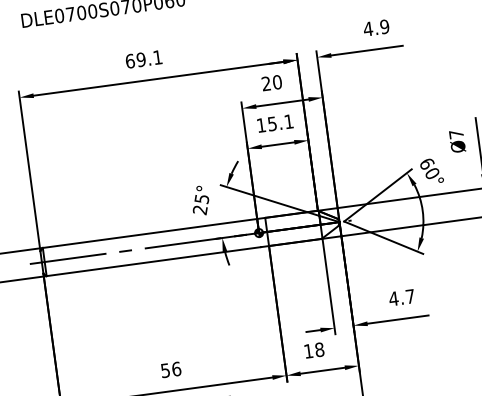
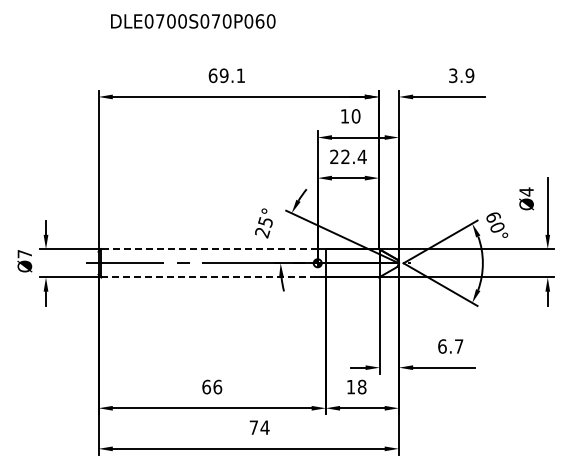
text: (367, 28) -> (452, 75), 4.9 -> 3.9
text: (265, 84) -> (344, 116), 20 -> 10
text: (275, 123) -> (348, 156), 15.1 -> 22.4
text: (456, 133) -> (526, 191), Ø7 -> Ø4
line: (149, 233) -> (209, 249), solid -> dashed
line: (154, 261) -> (210, 277), solid -> dashed
text: (392, 298) -> (441, 346), 4.7 -> 6.7
text: (165, 370) -> (206, 386), 56 -> 66

